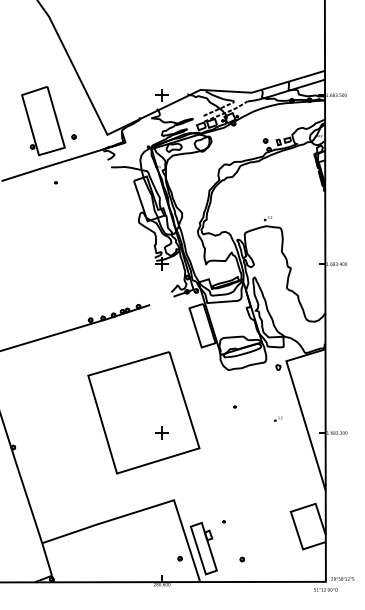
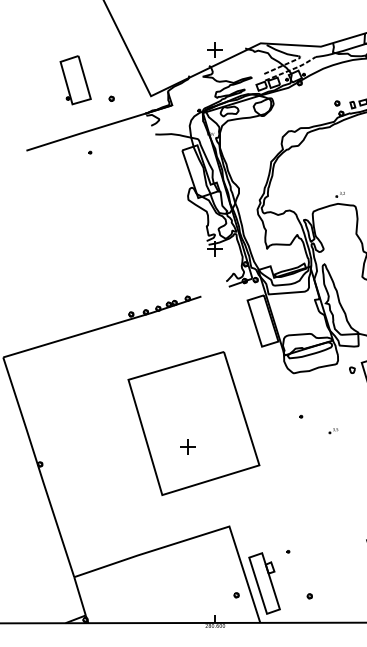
part: (43, 121) -> (75, 80), size x0.6
part: (278, 418) -> (333, 430), moved
part: (161, 432) -> (187, 446), moved

